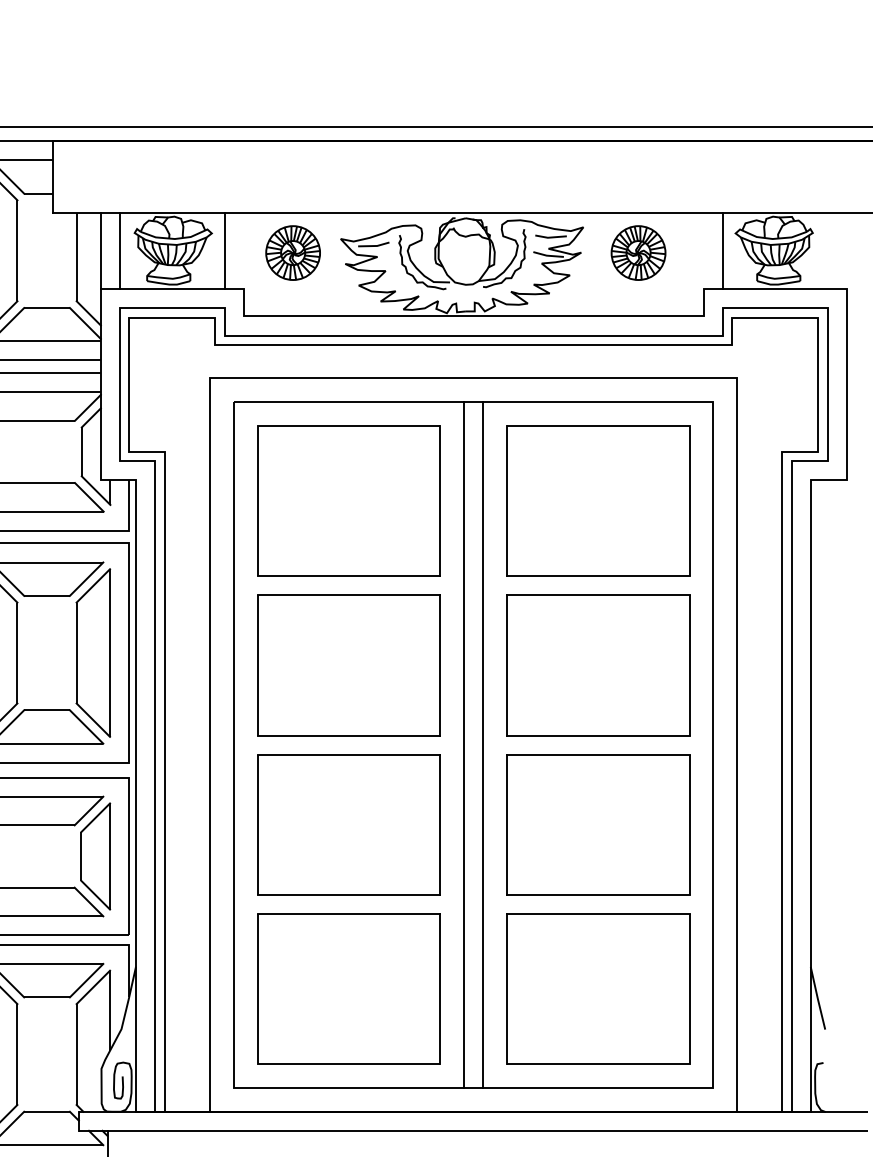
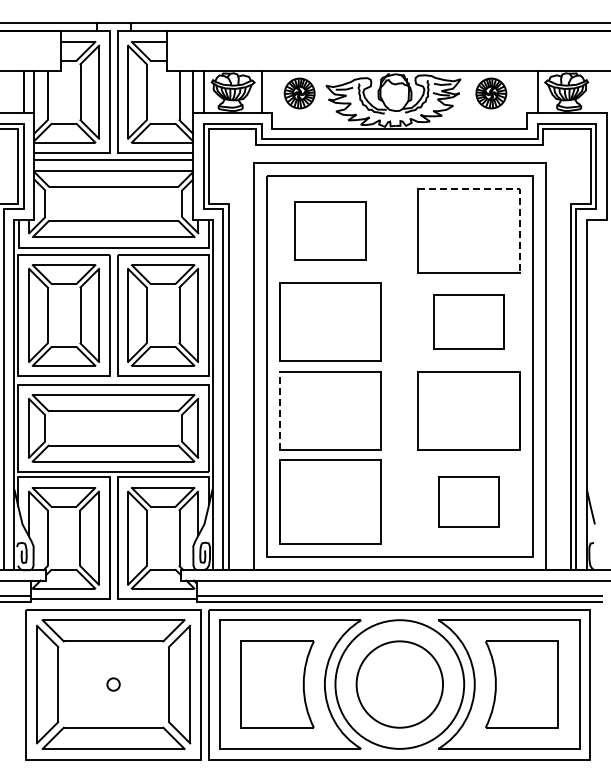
line: (674, 426) -> (511, 189), solid -> dashed
part: (348, 499) -> (330, 230), size x0.7
part: (597, 663) -> (468, 321), size x0.7
line: (464, 745) -> (394, 366), removed
line: (483, 745) -> (405, 366), removed
line: (258, 824) -> (280, 410), solid -> dashed
part: (597, 988) -> (468, 501), size x0.6

